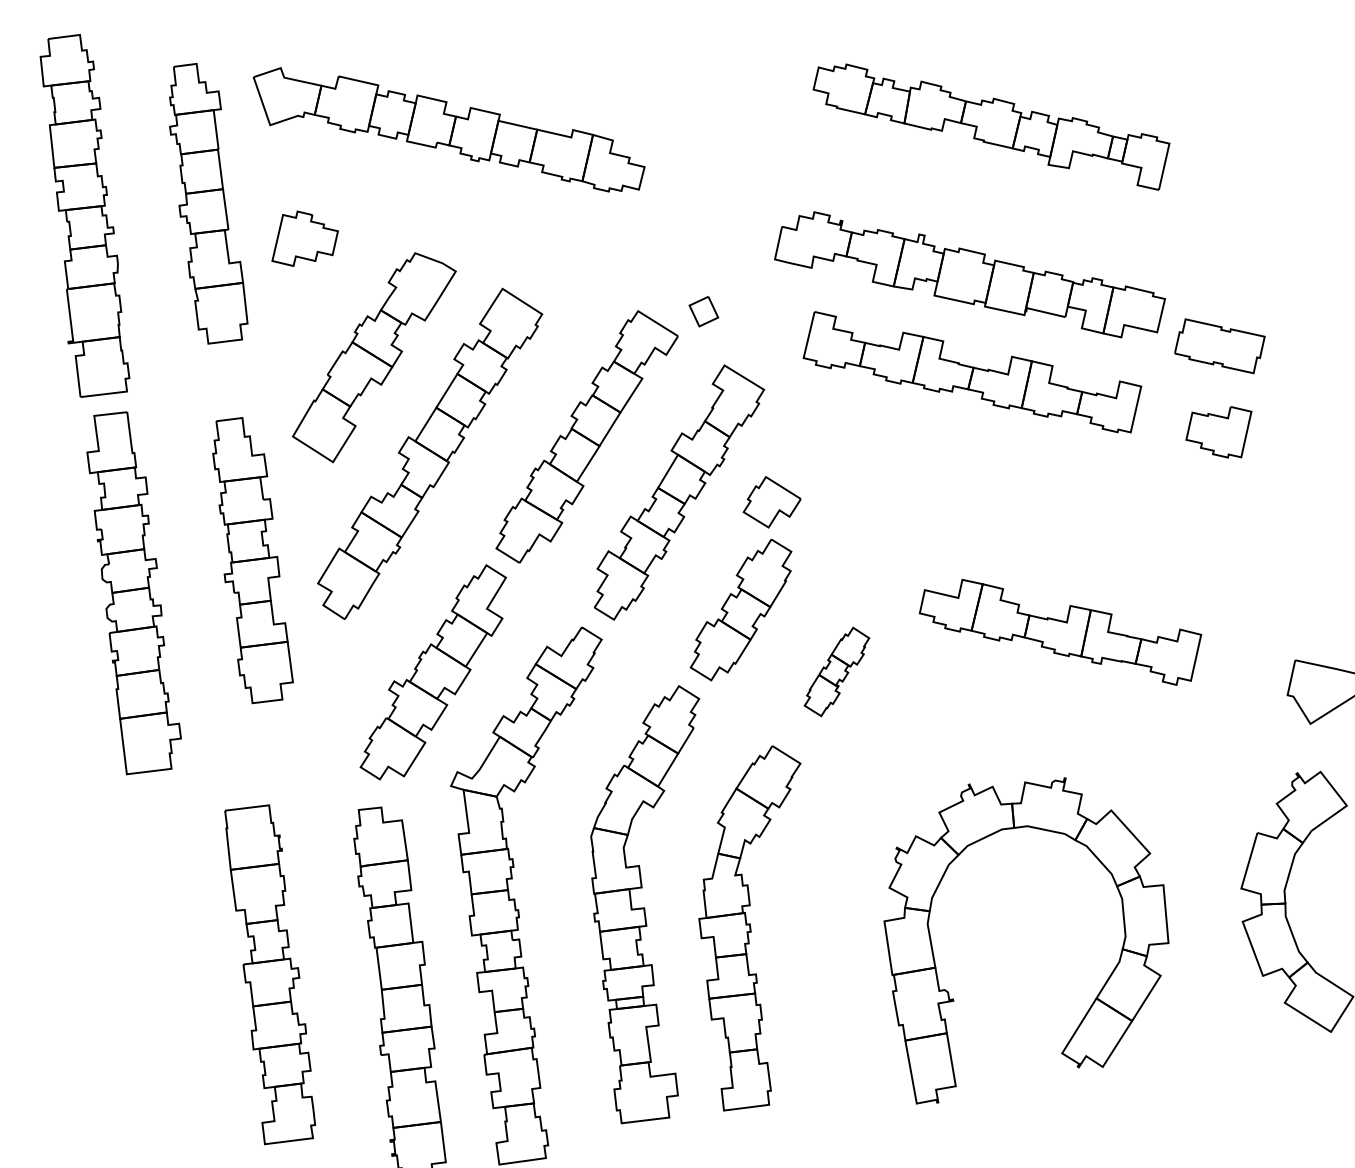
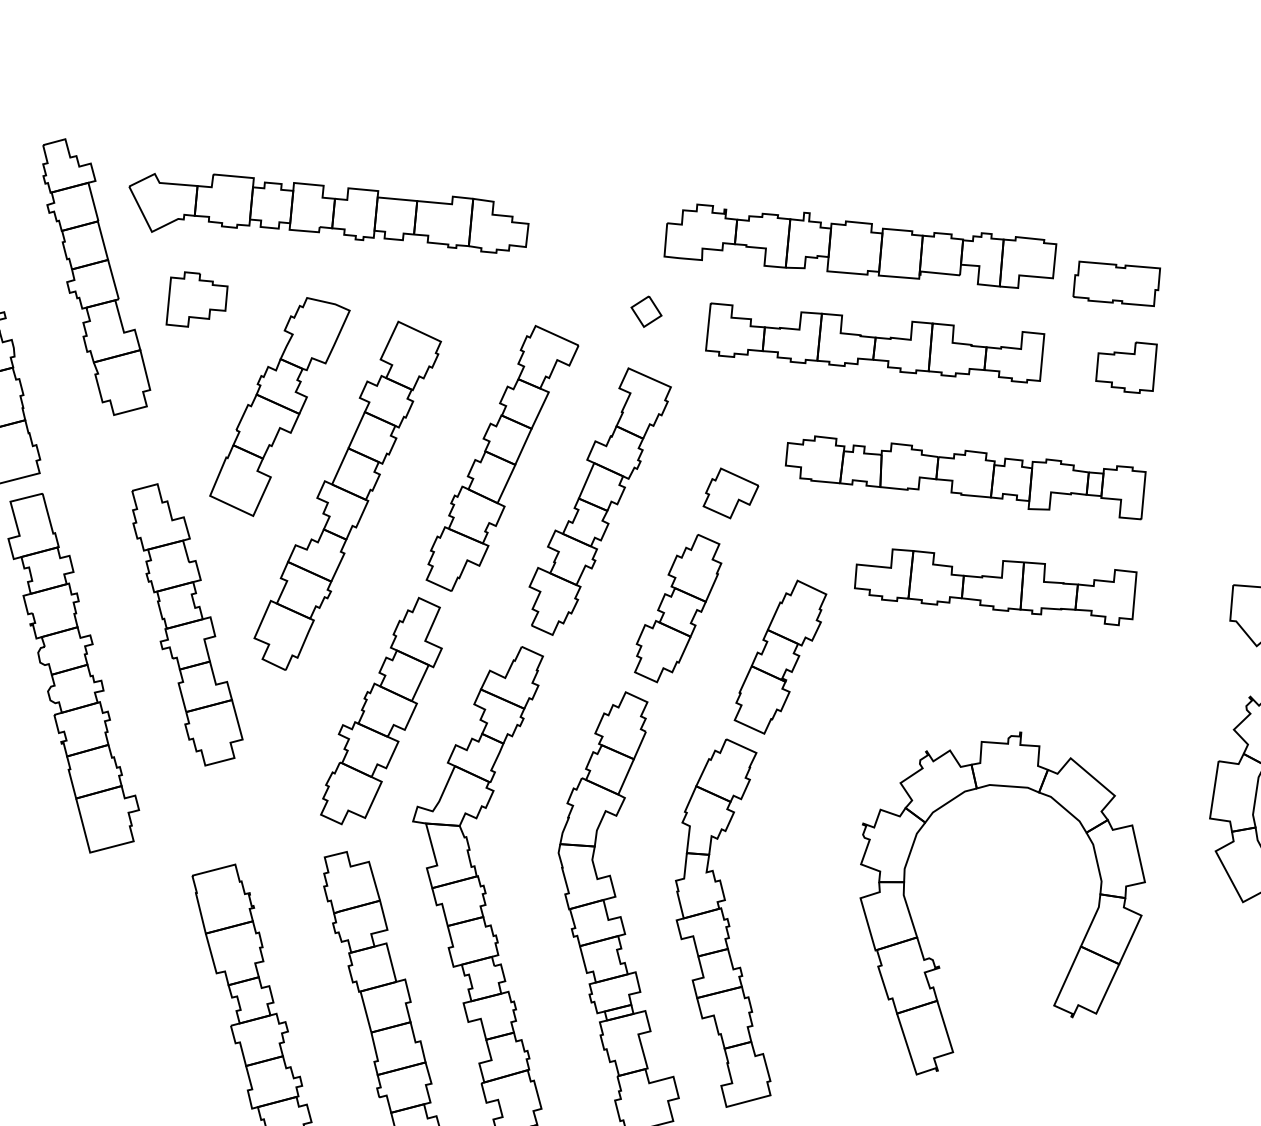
part: (991, 126) -> (967, 478), moved
part: (449, 129) -> (330, 212), moved
part: (703, 311) -> (646, 311), moved
part: (771, 502) -> (729, 493), moved
part: (836, 671) -> (779, 656), size x1.67

